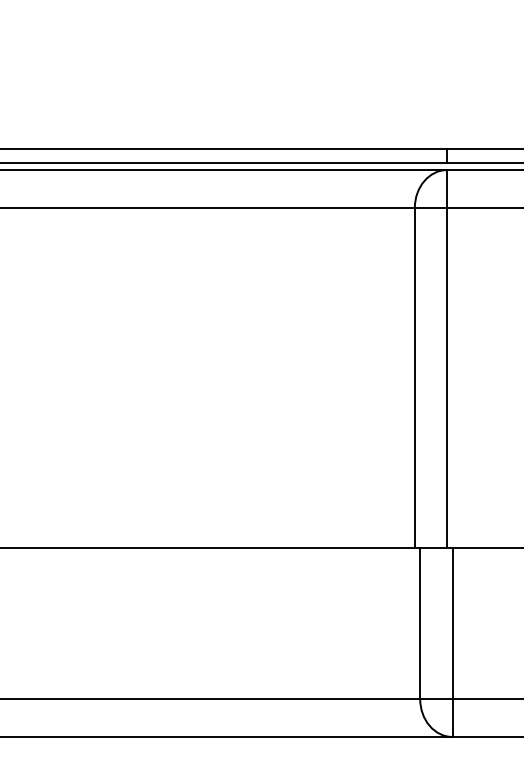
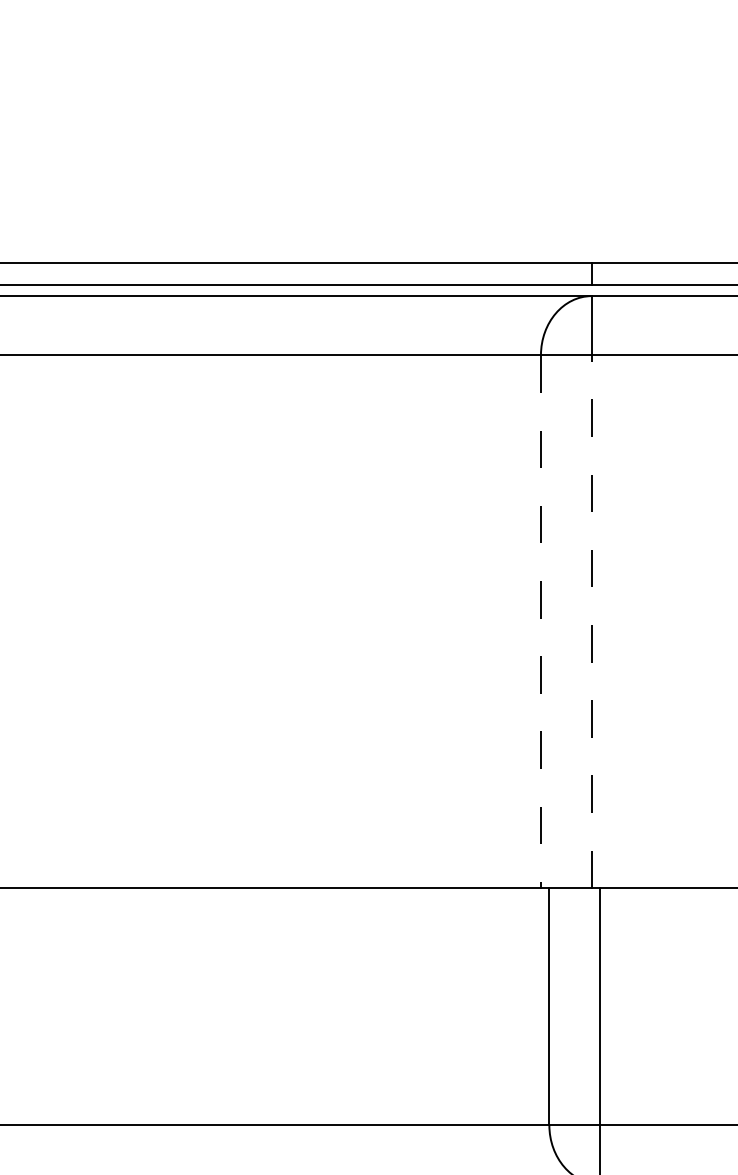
line: (447, 377) -> (592, 621), solid -> dashed
line: (414, 378) -> (540, 622), solid -> dashed

